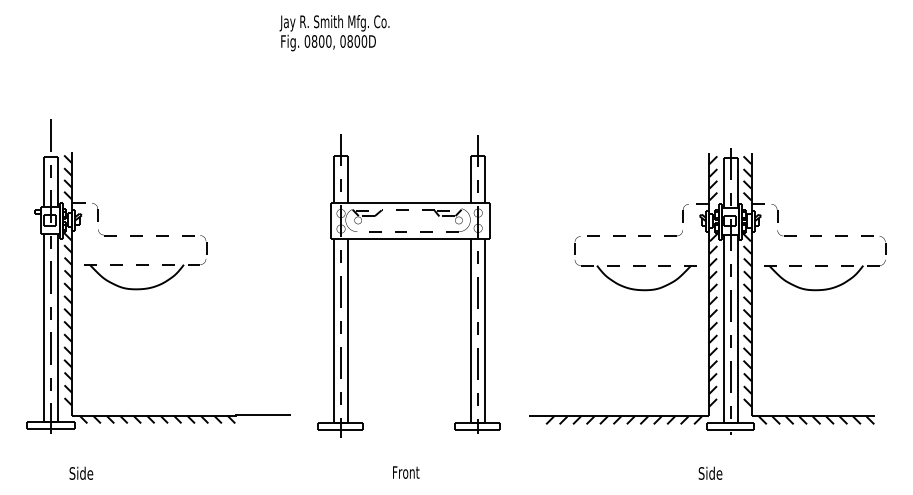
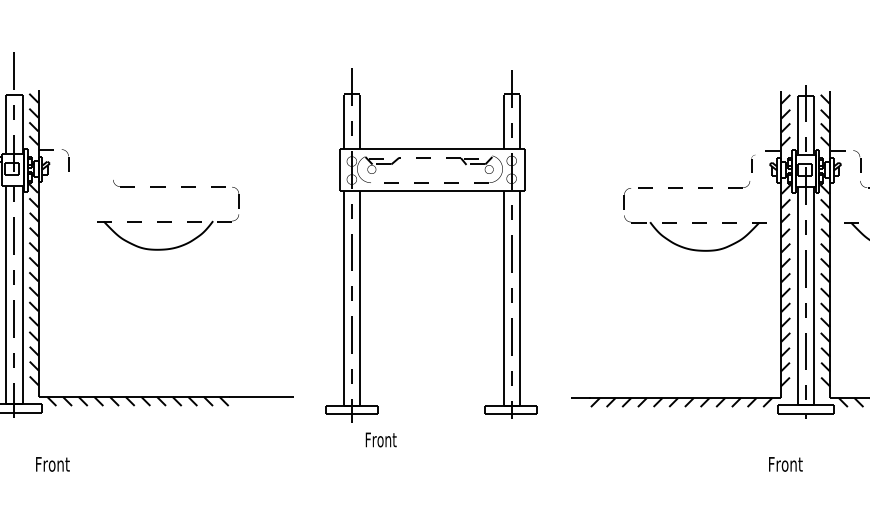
part: (685, 213) -> (753, 161), size x0.6
part: (145, 259) -> (168, 215), moved
text: (83, 472) -> (51, 463), Side -> Front
text: (406, 472) -> (381, 439), moved
text: (713, 472) -> (785, 463), Side -> Front

